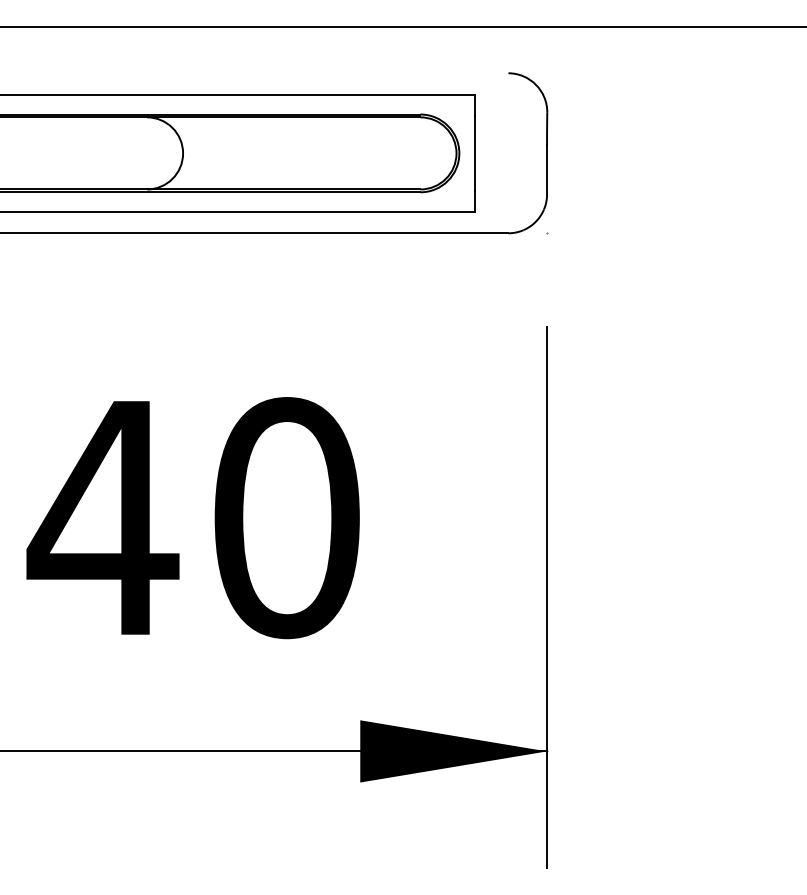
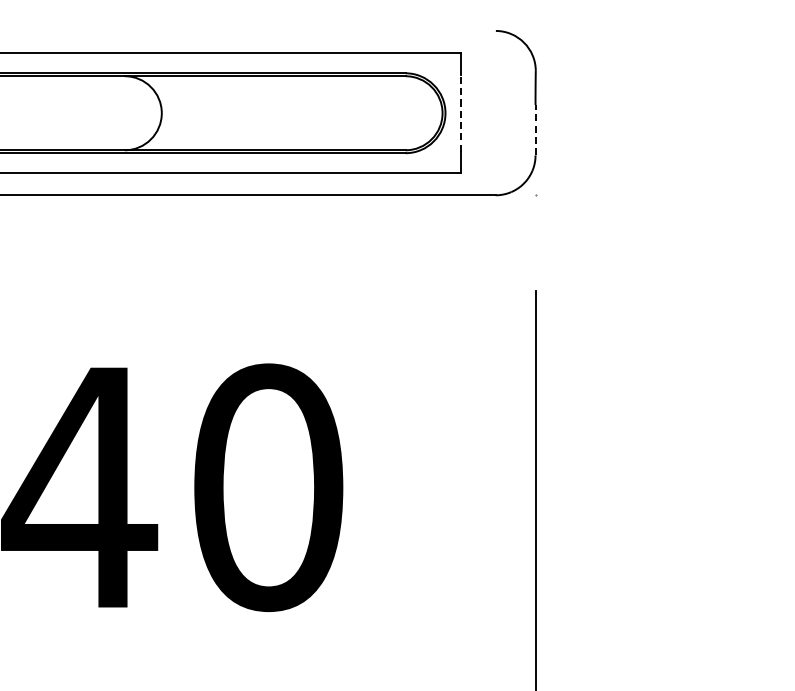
line: (474, 152) -> (461, 112), solid -> dashed
line: (547, 169) -> (536, 129), solid -> dashed

